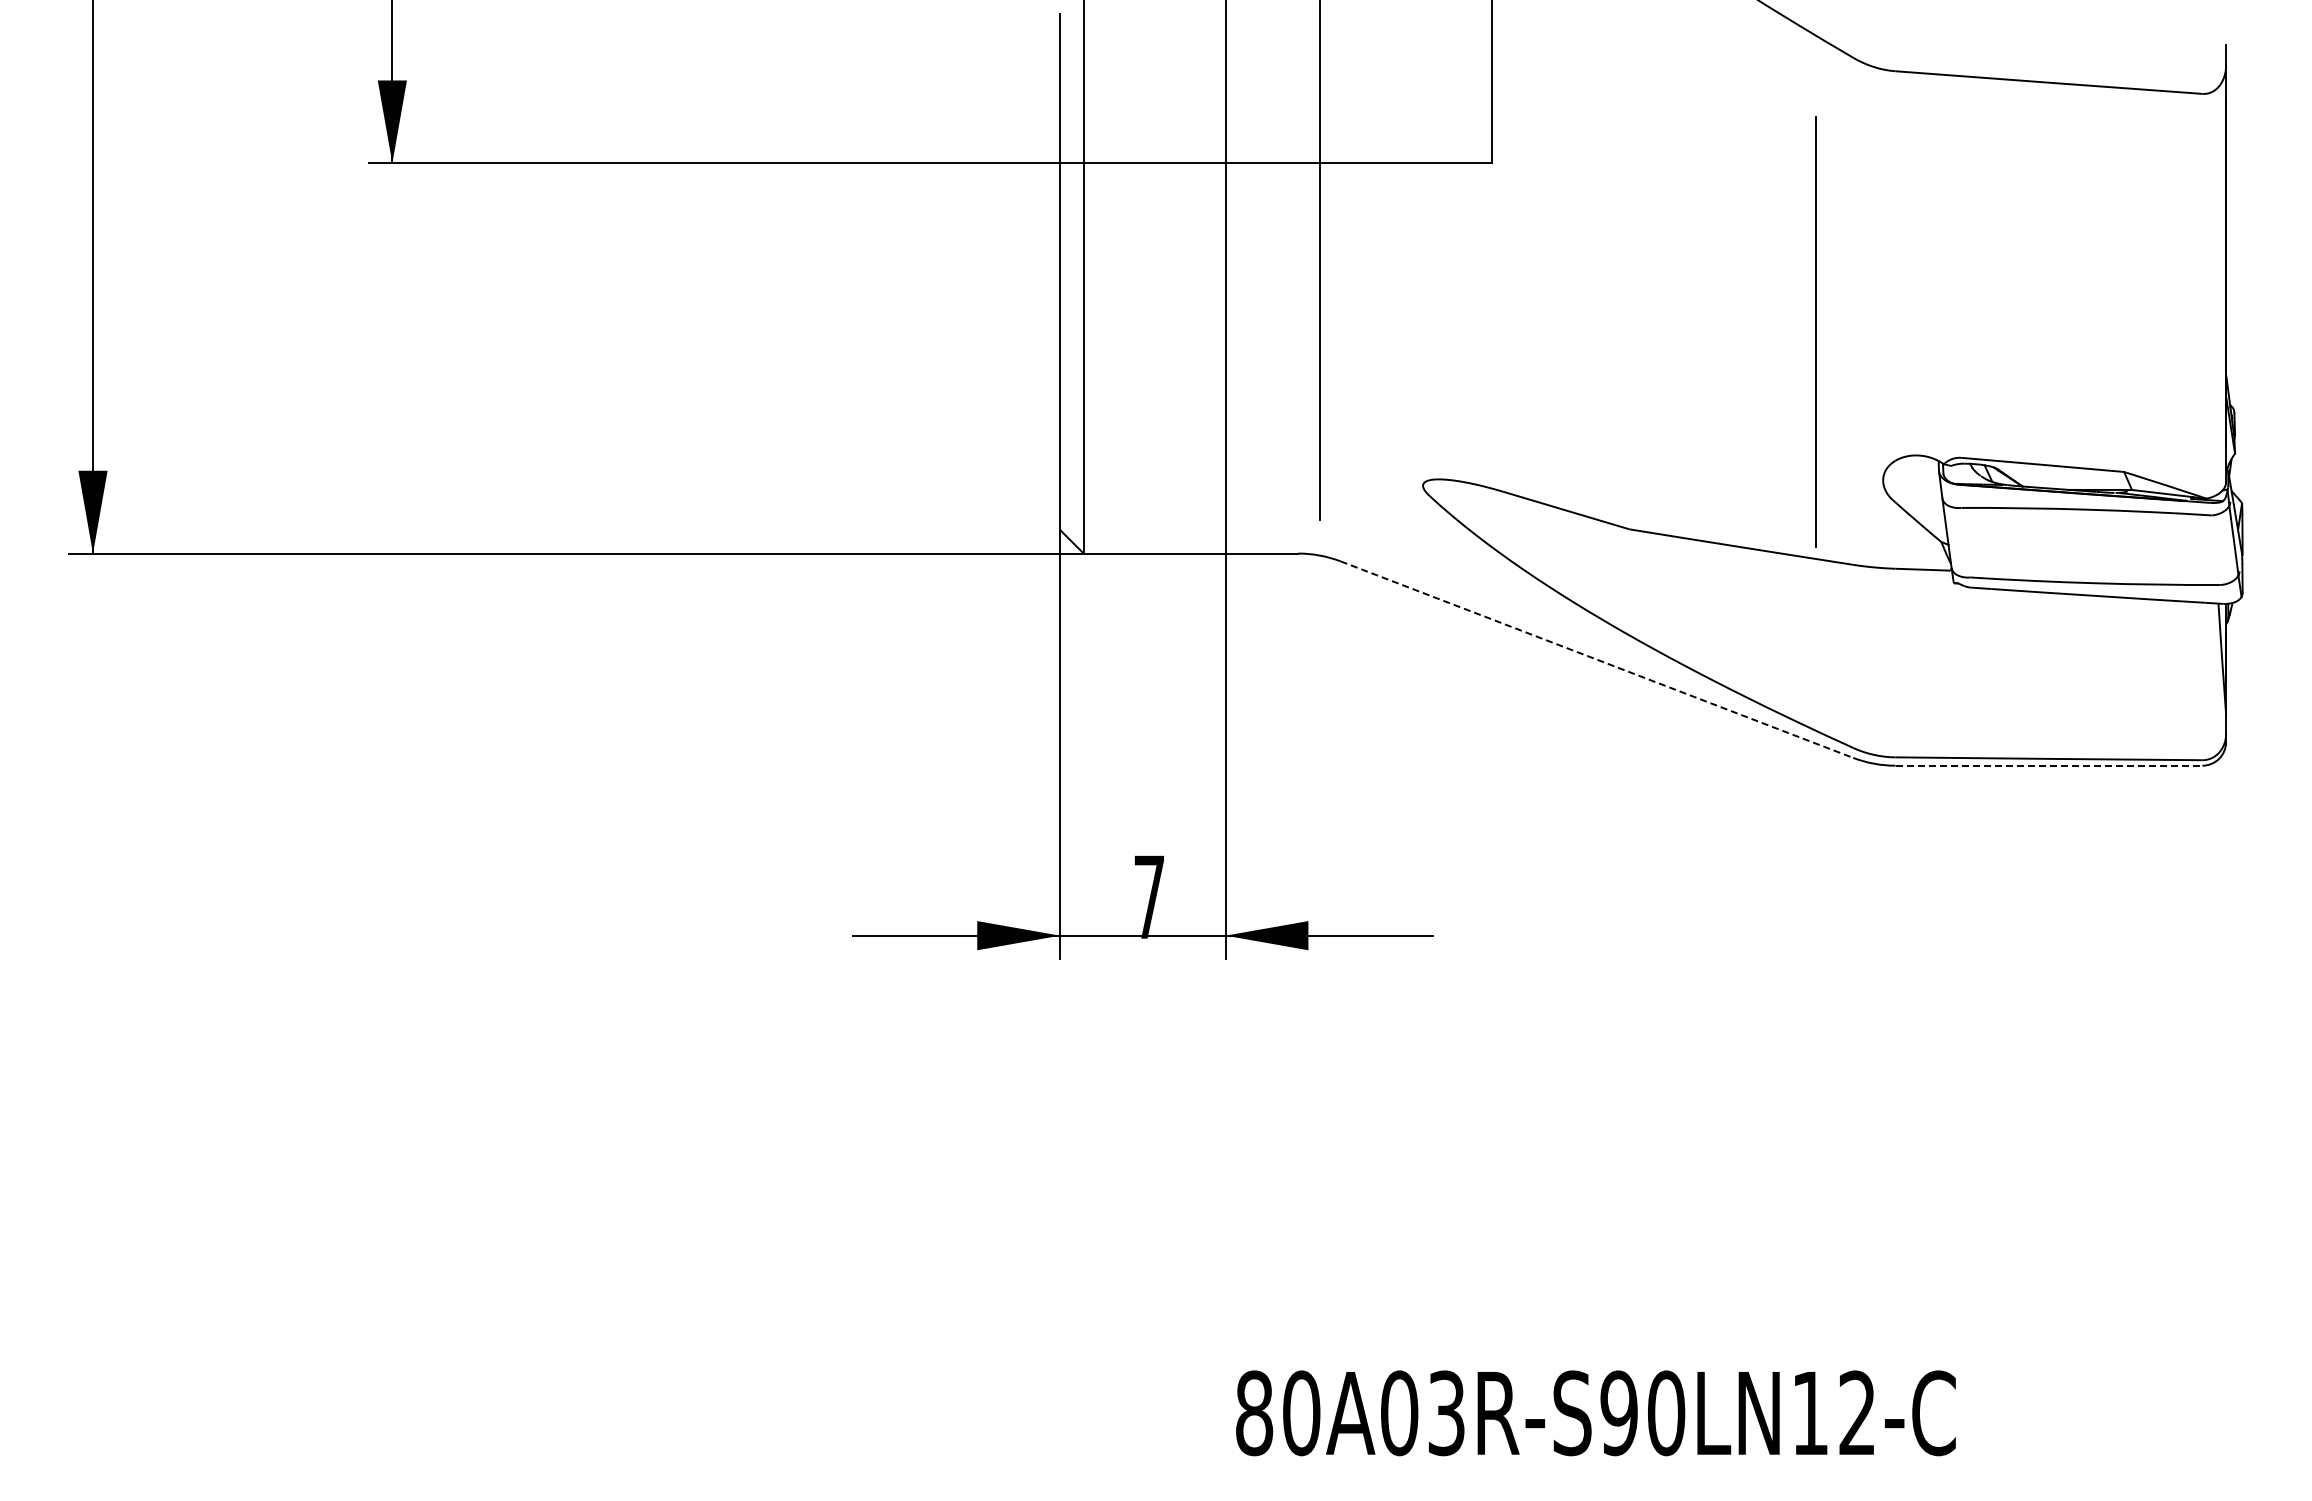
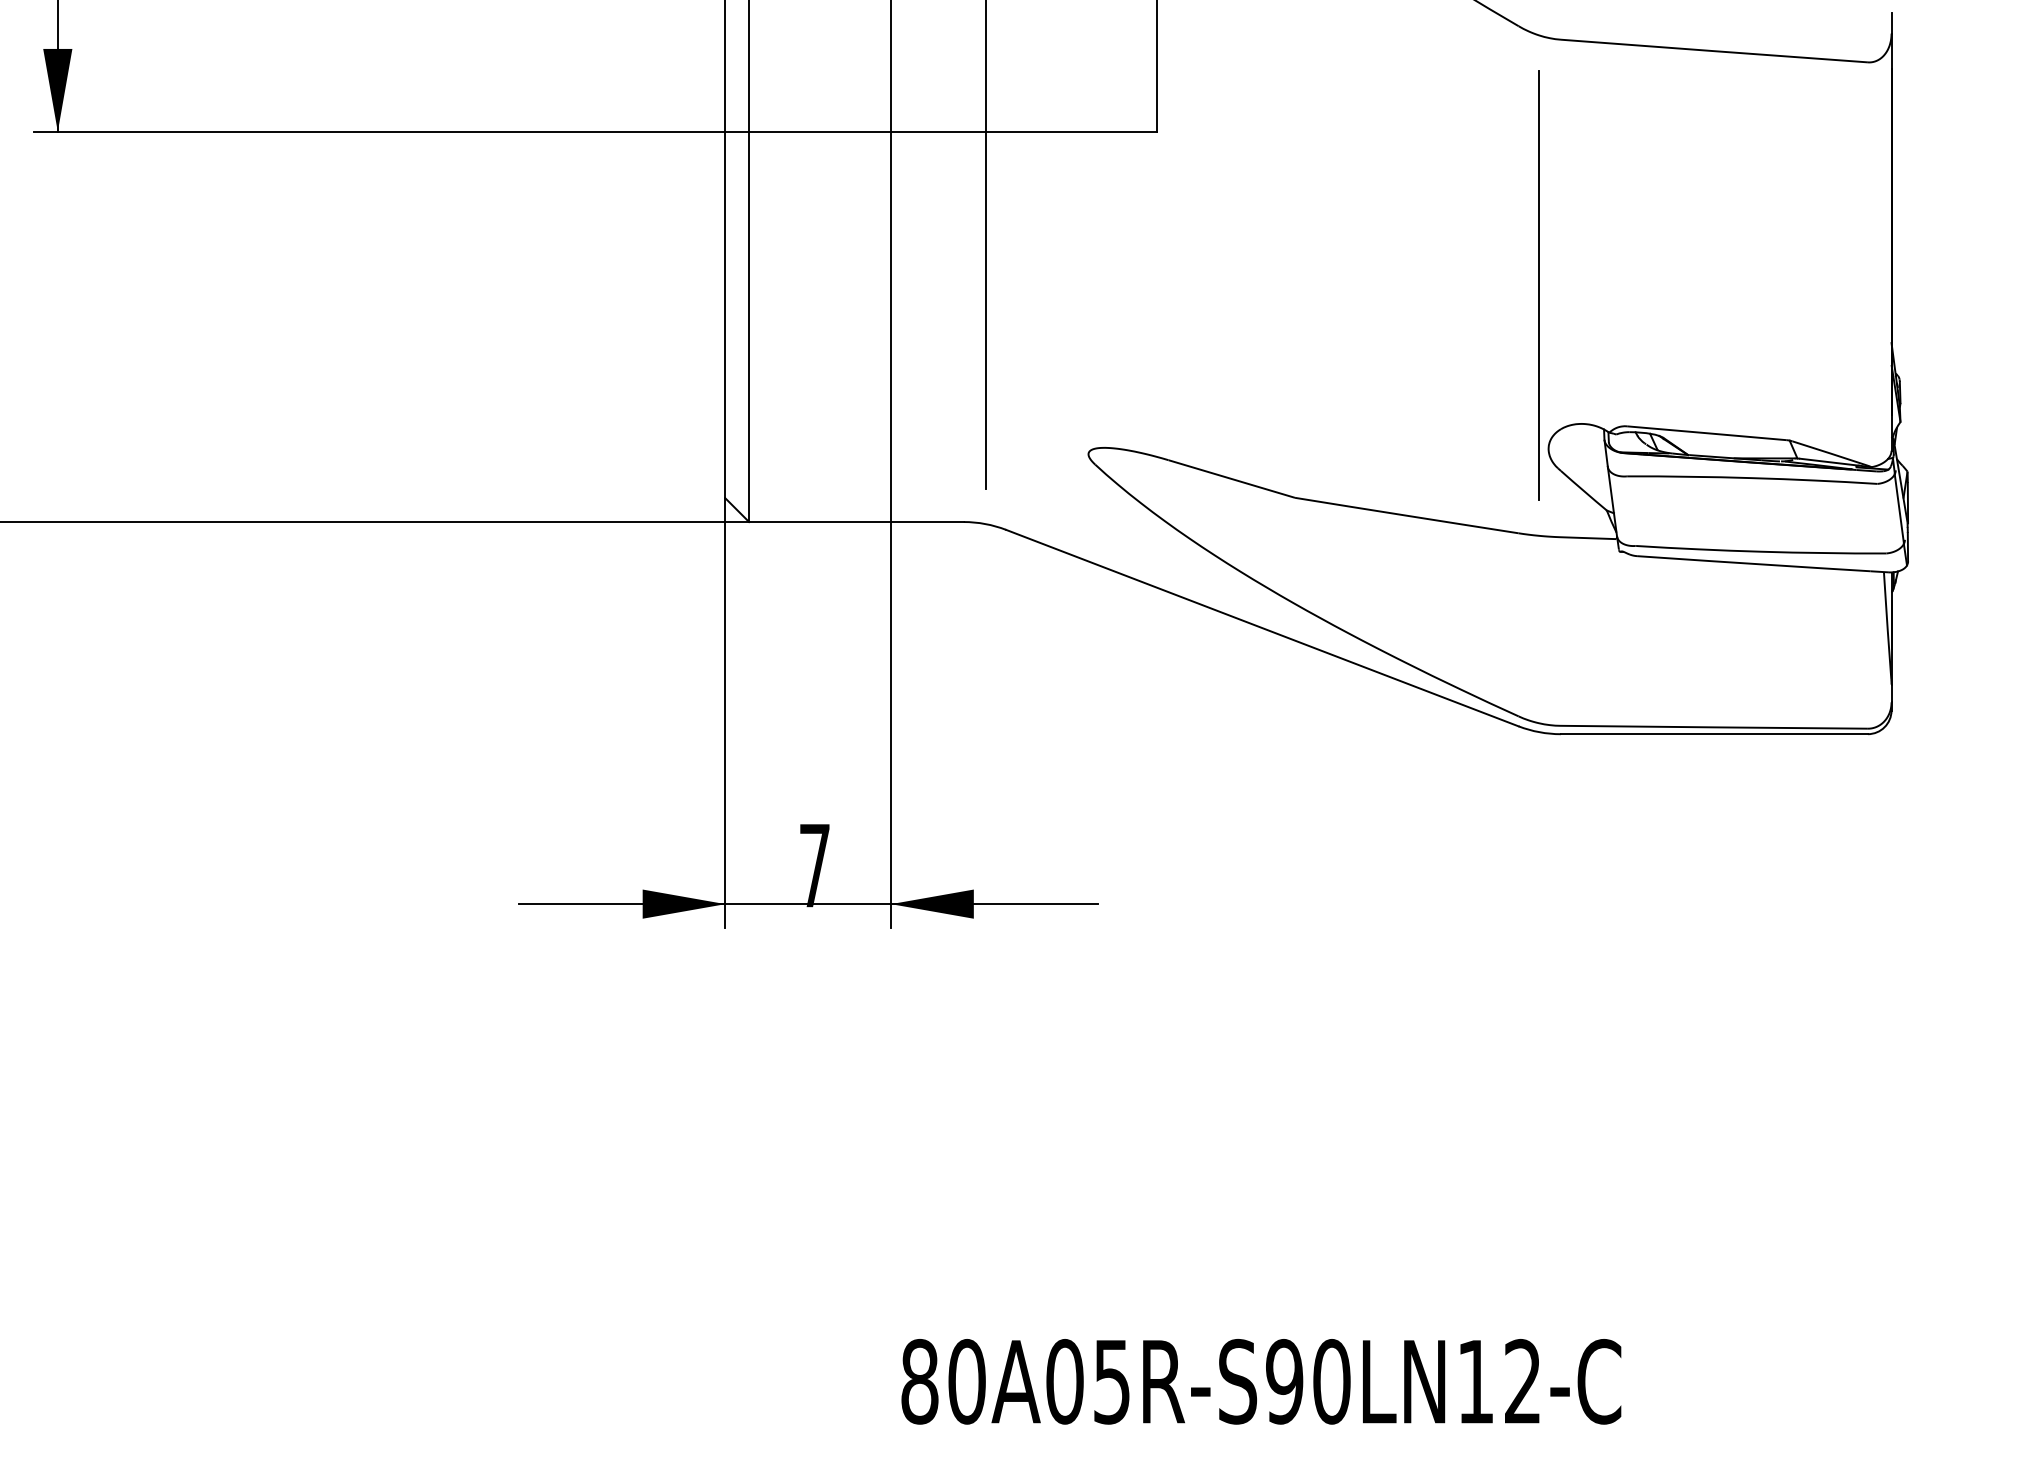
line: (1815, 331) -> (1538, 284), moved
line: (1597, 659) -> (1262, 627), dashed -> solid
line: (2049, 765) -> (1714, 733), dashed -> solid
text: (1446, 1412) -> (1111, 1380), 80A03R-S90LN12-C -> 80A05R-S90LN12-C

